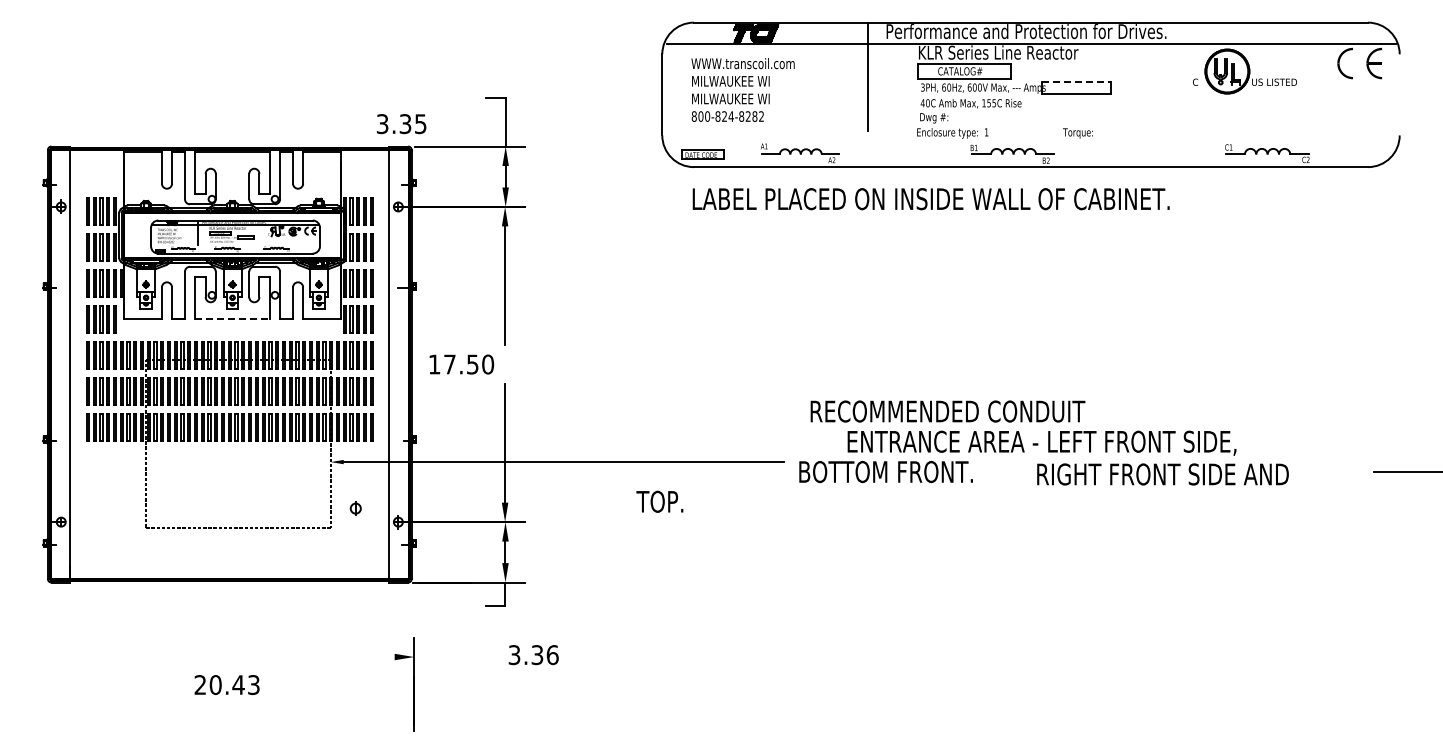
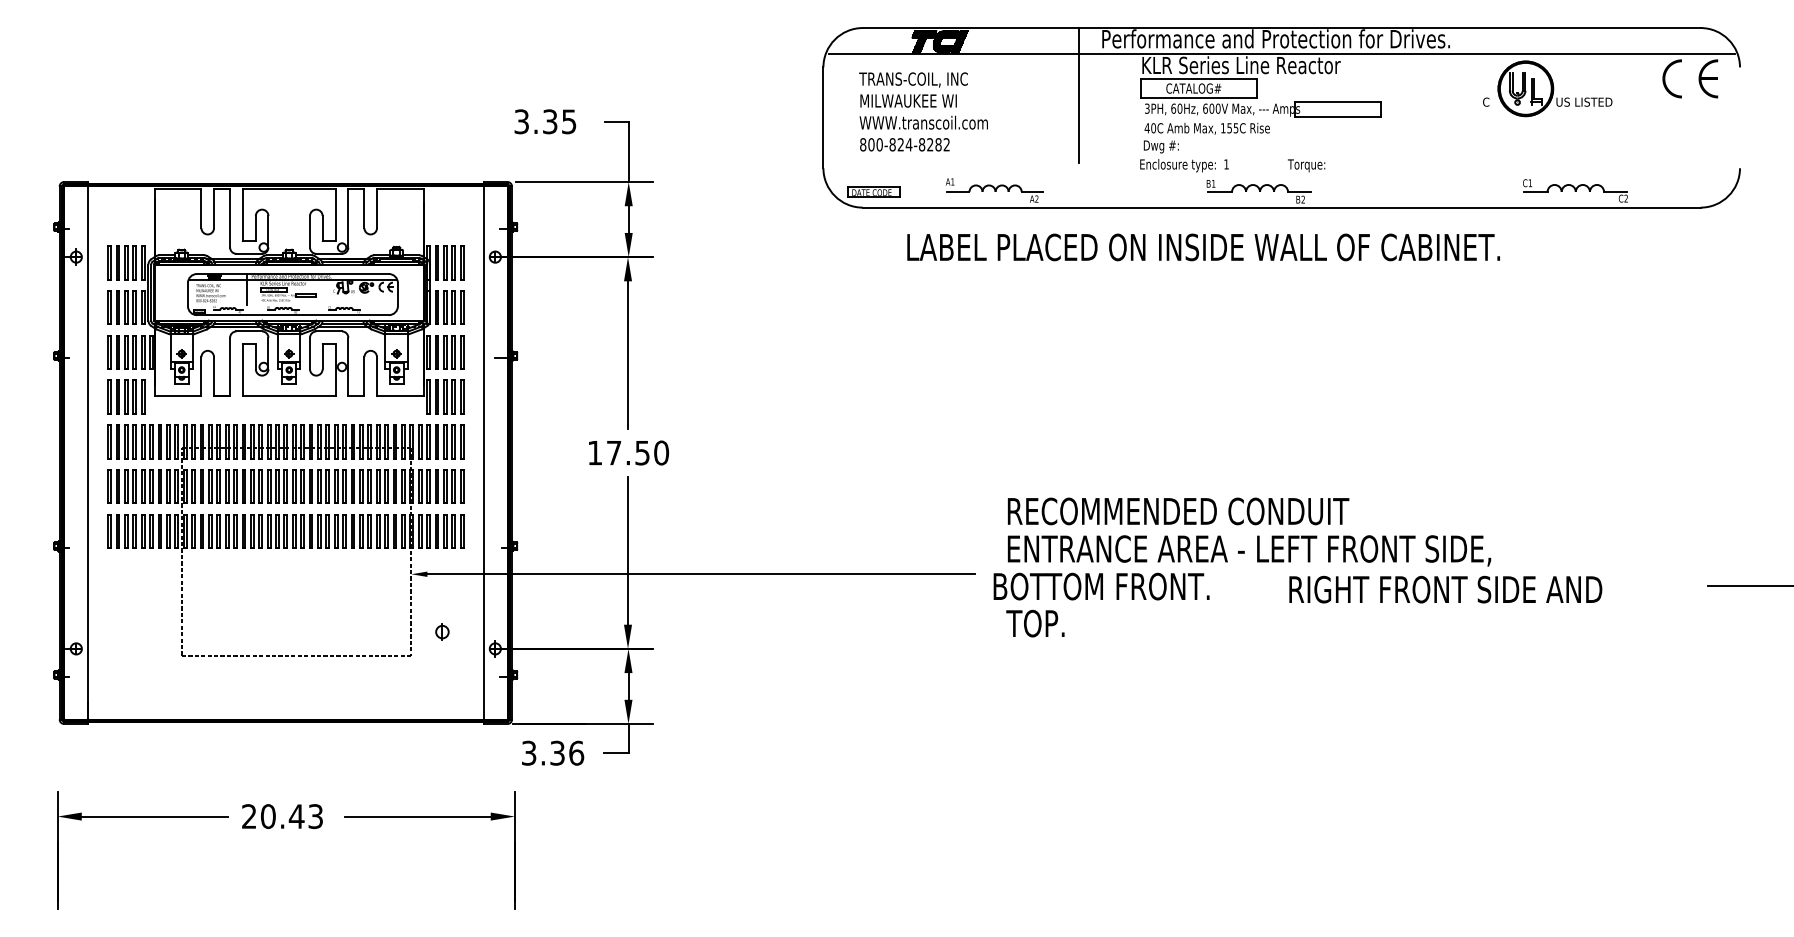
text: (742, 64) -> (923, 80), WWW.transcoil.com -> TRANS-COIL, INC
line: (1076, 81) -> (1338, 101), dashed -> solid
text: (742, 98) -> (923, 122), MILWAUKEE WI -> WWW.transcoil.com
text: (401, 124) -> (545, 122), moved
text: (1077, 133) -> (1305, 165), moved
text: (930, 199) -> (1202, 247), moved
line: (233, 318) -> (290, 395), dashed -> solid
text: (461, 364) -> (628, 452), moved
text: (1041, 442) -> (1248, 549), moved
text: (659, 501) -> (1034, 623), moved
text: (533, 655) -> (552, 753), moved
part: (114, 657) -> (142, 817), added
line: (335, 657) -> (417, 817), added
text: (226, 684) -> (281, 815), moved

